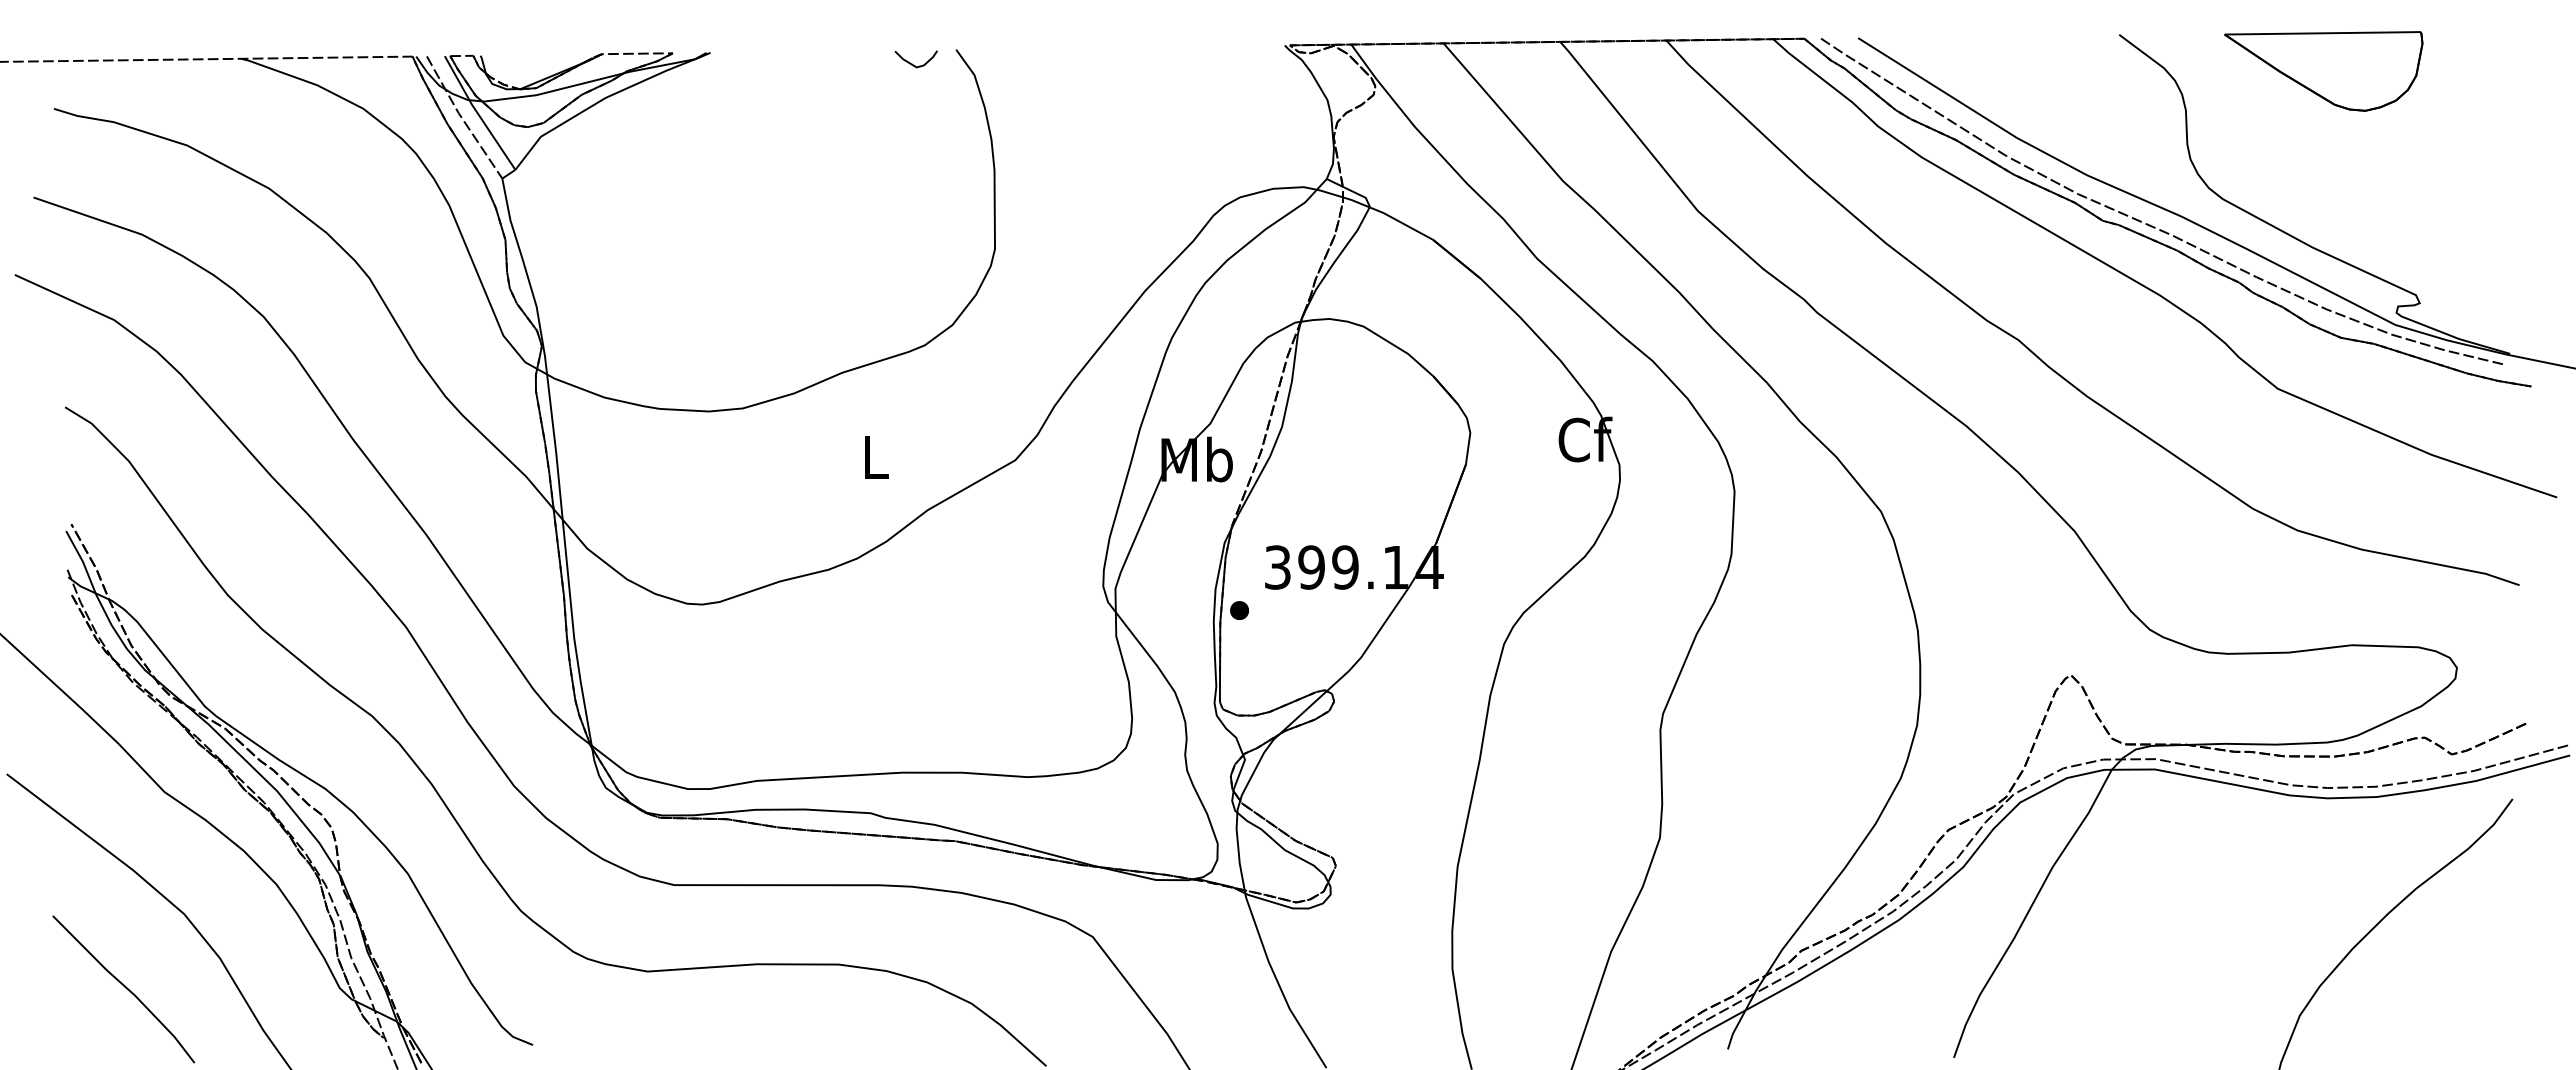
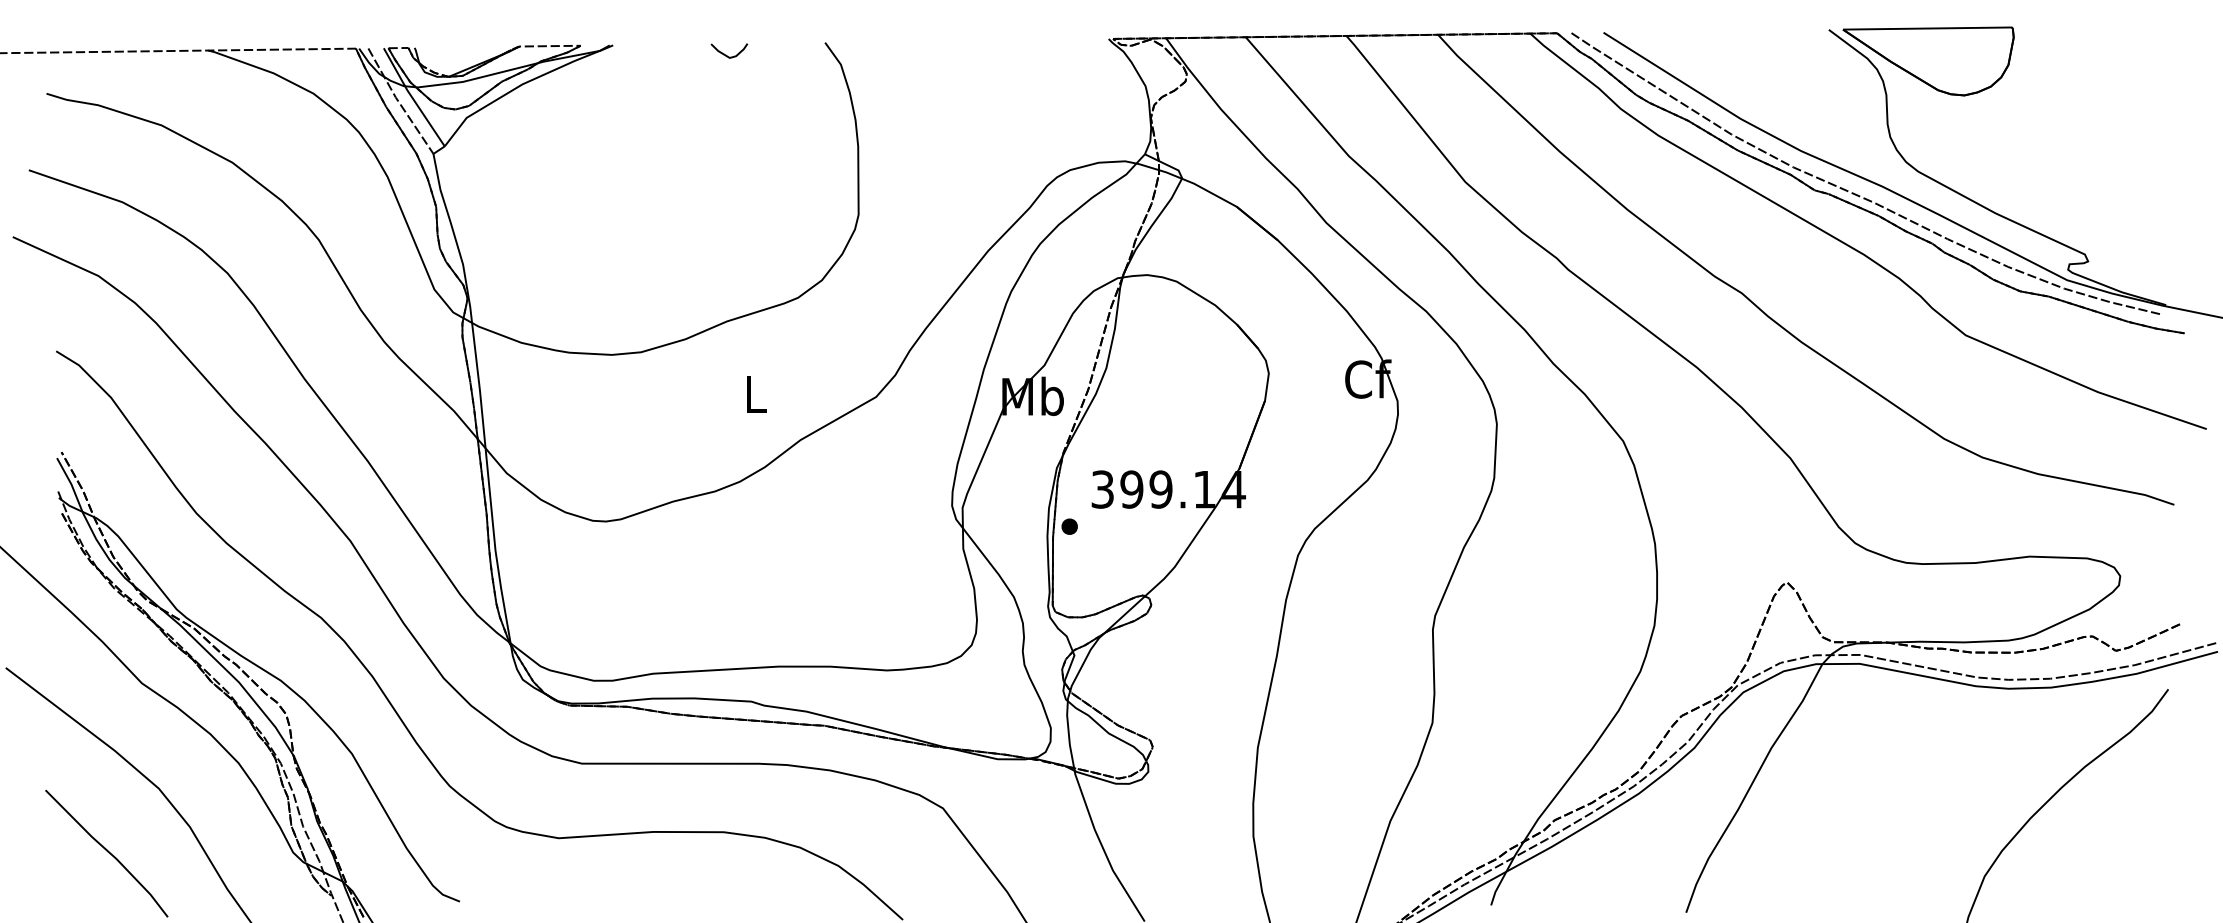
curve: (912, 63) -> (726, 54), moved
part: (2323, 71) -> (1928, 61), moved

